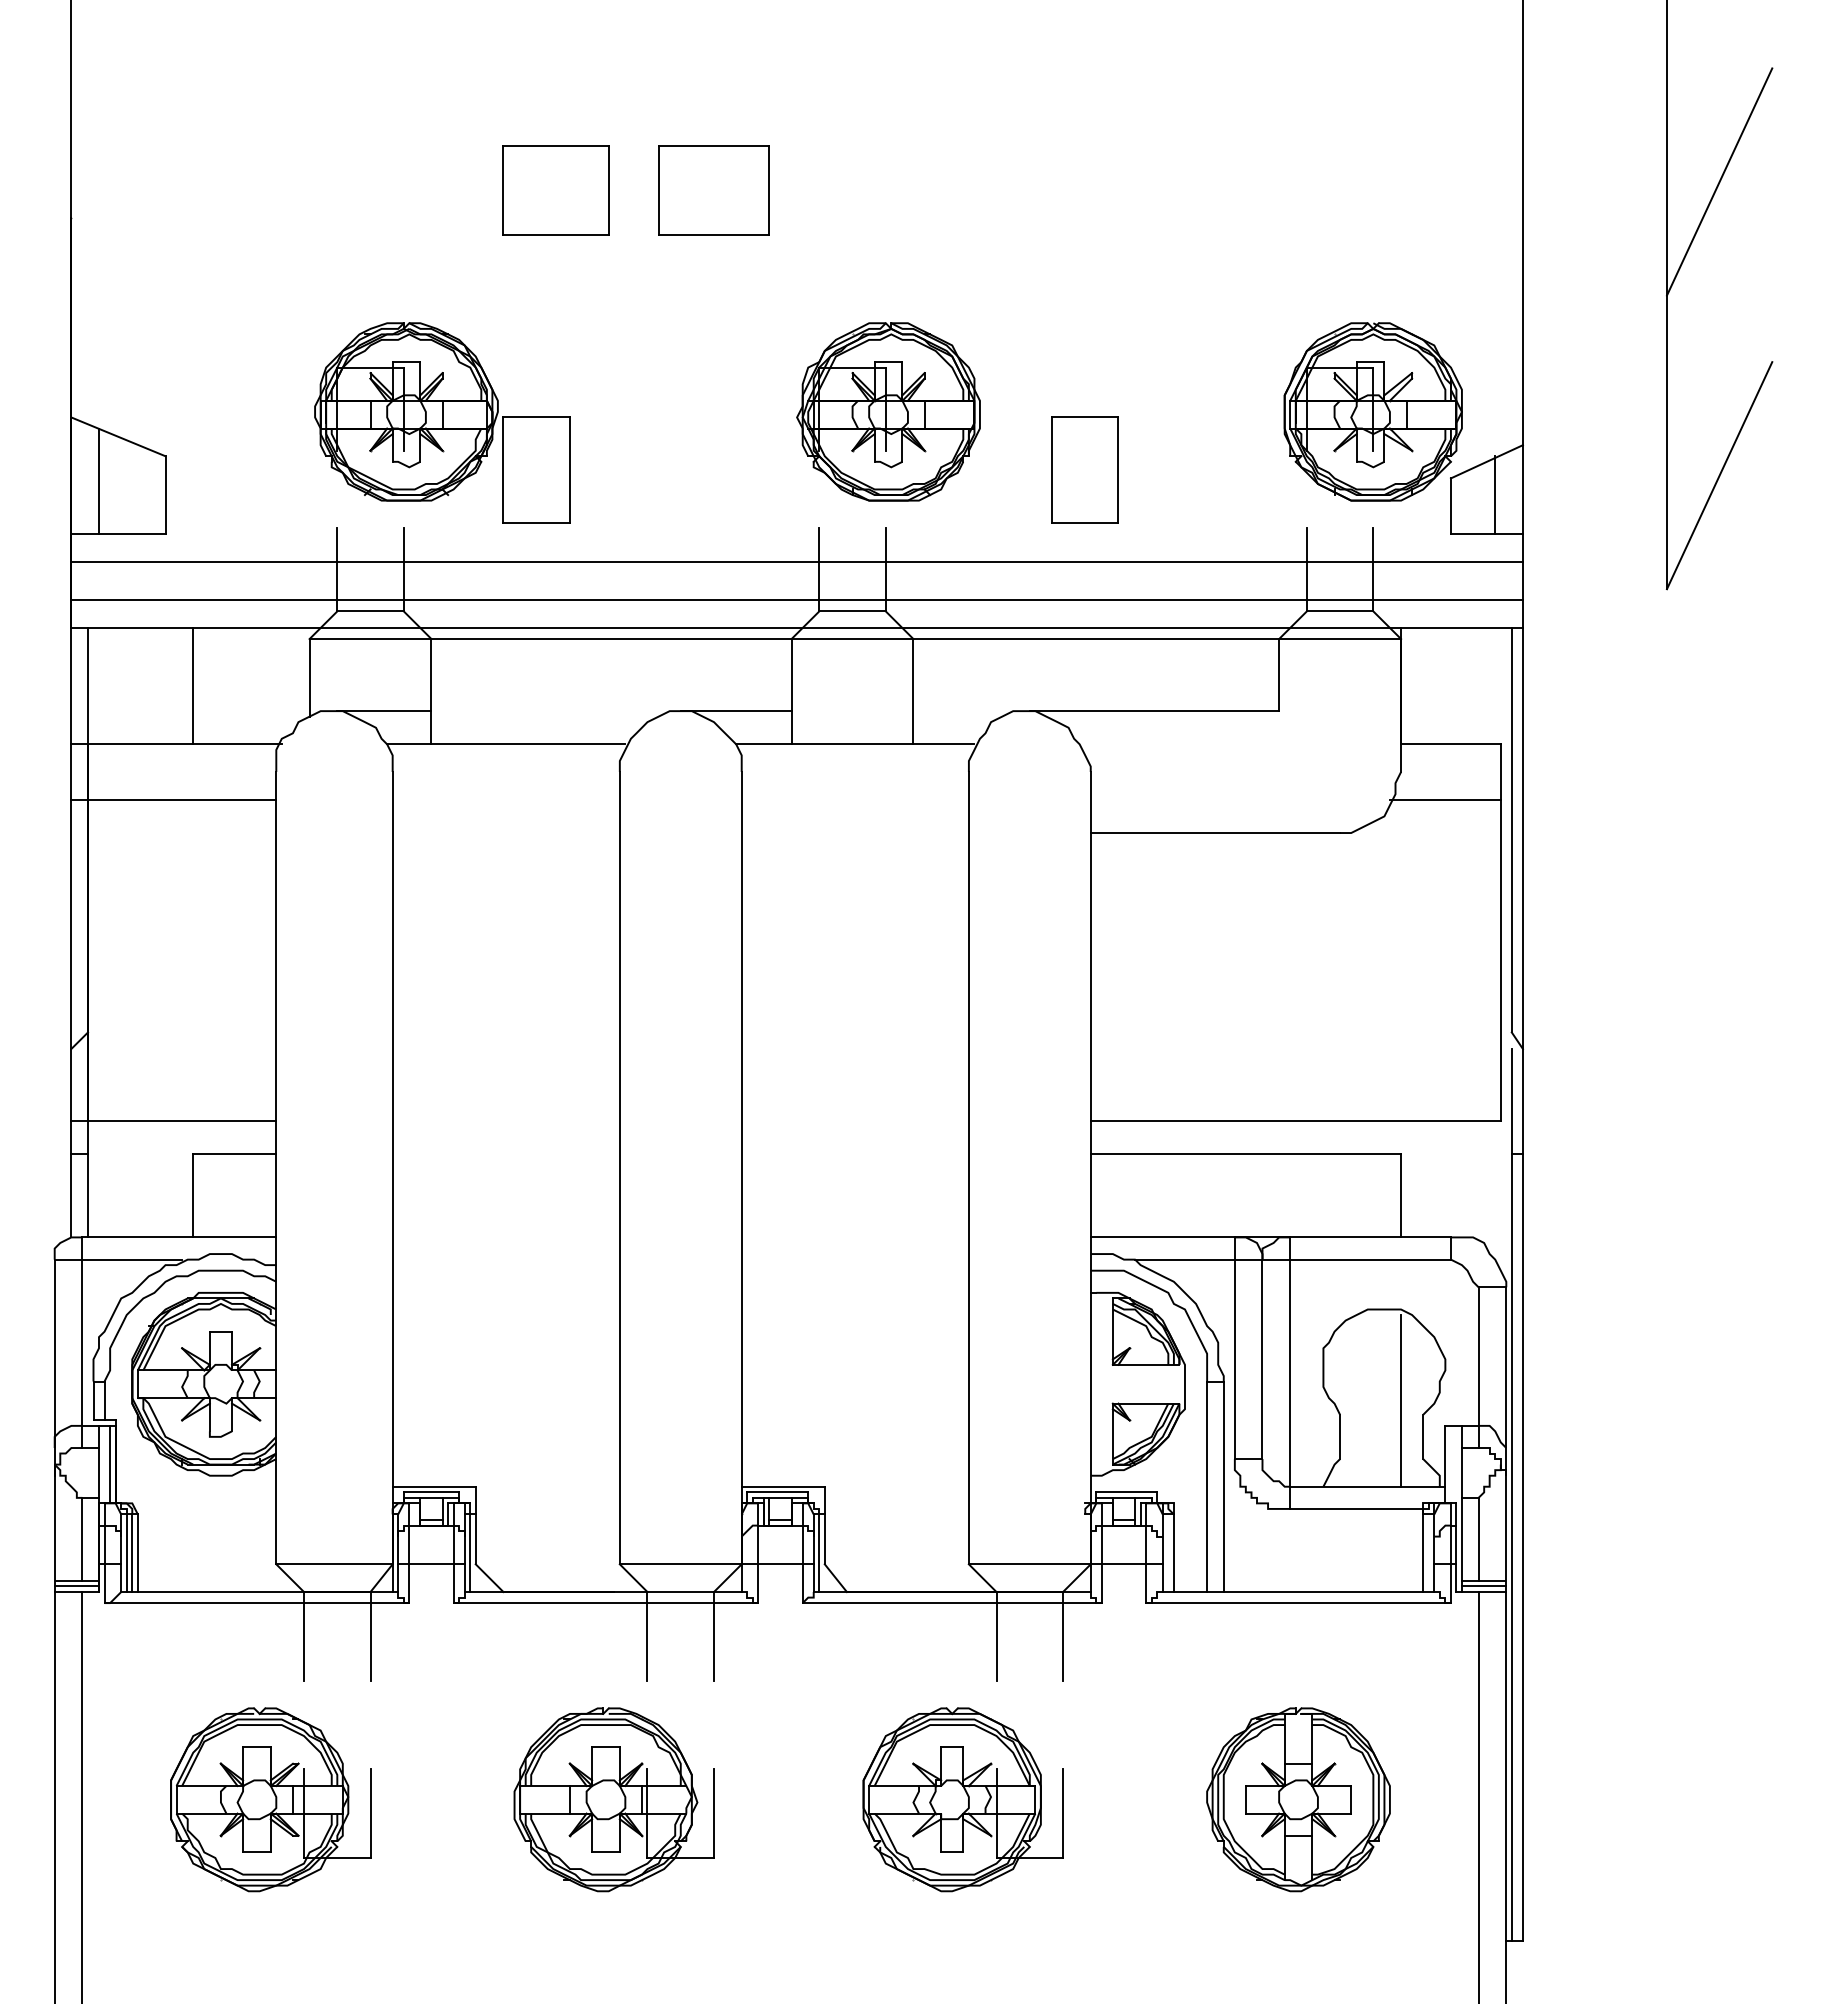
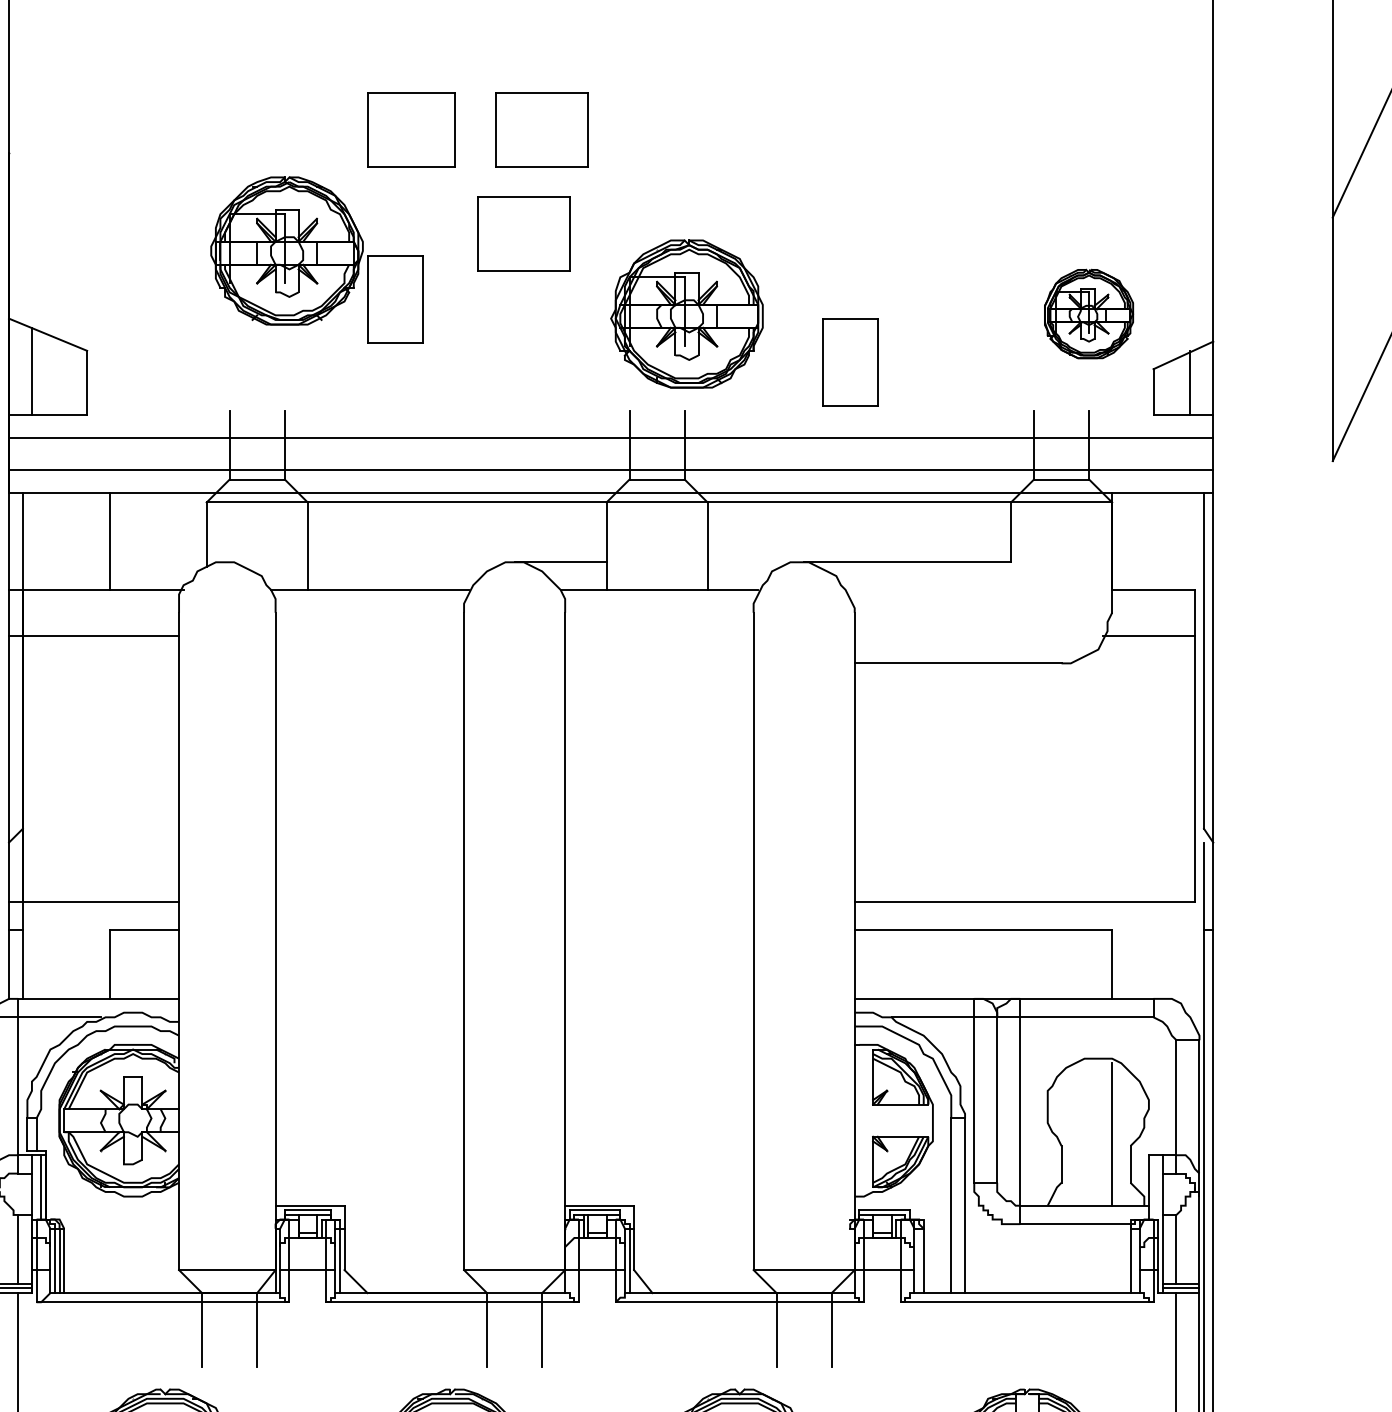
part: (691, 315) -> (523, 234), added
part: (1372, 411) -> (1088, 313), size x0.6
part: (442, 422) -> (316, 259), moved
line: (384, 711) -> (268, 562), removed

